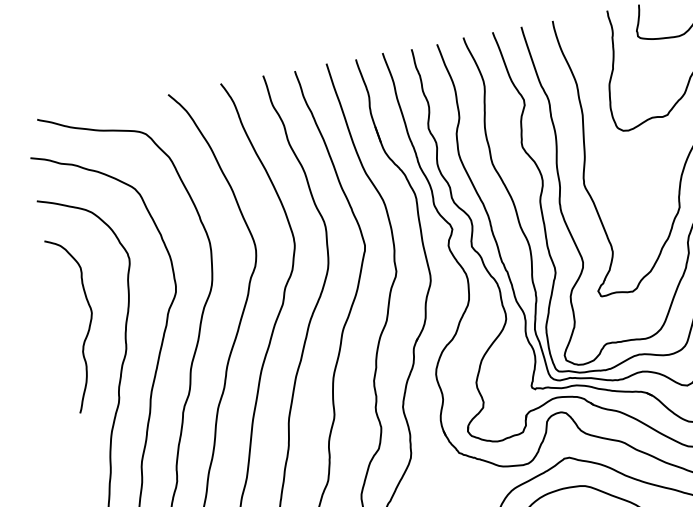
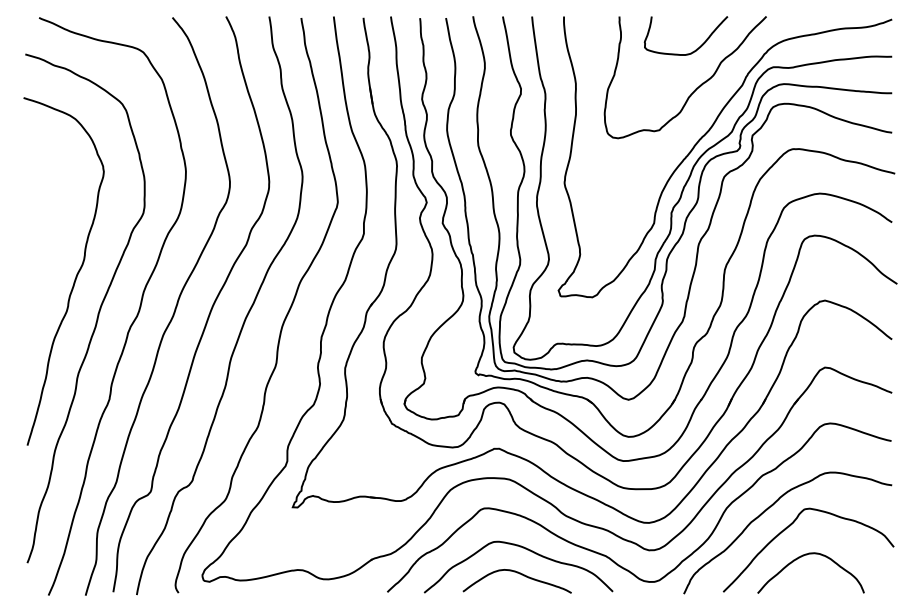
curve: (88, 328) -> (50, 232), removed

